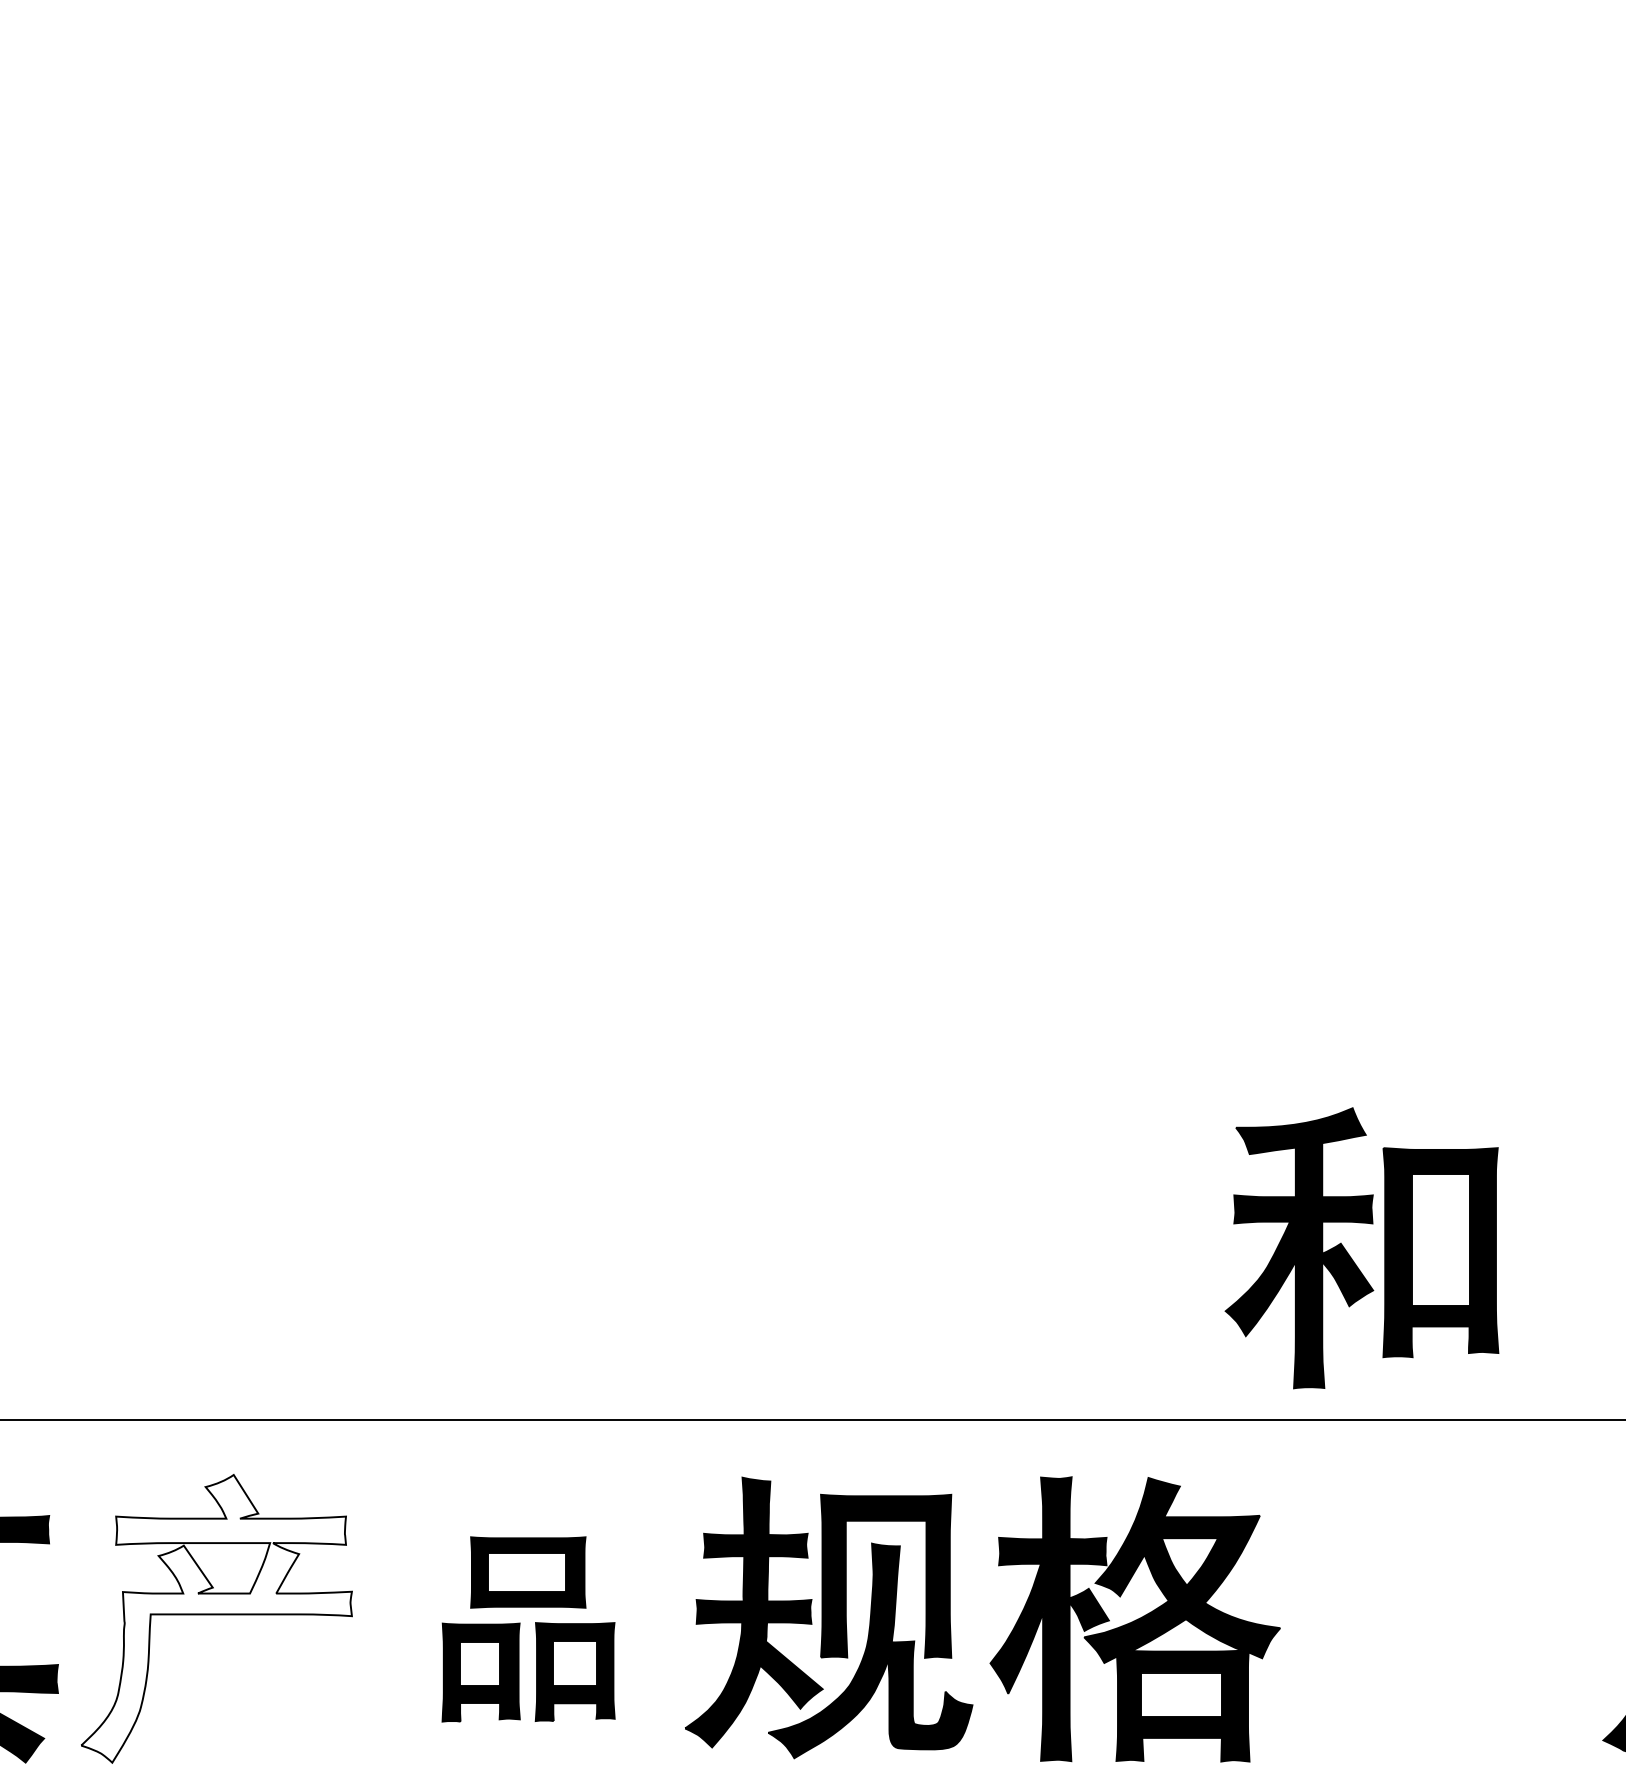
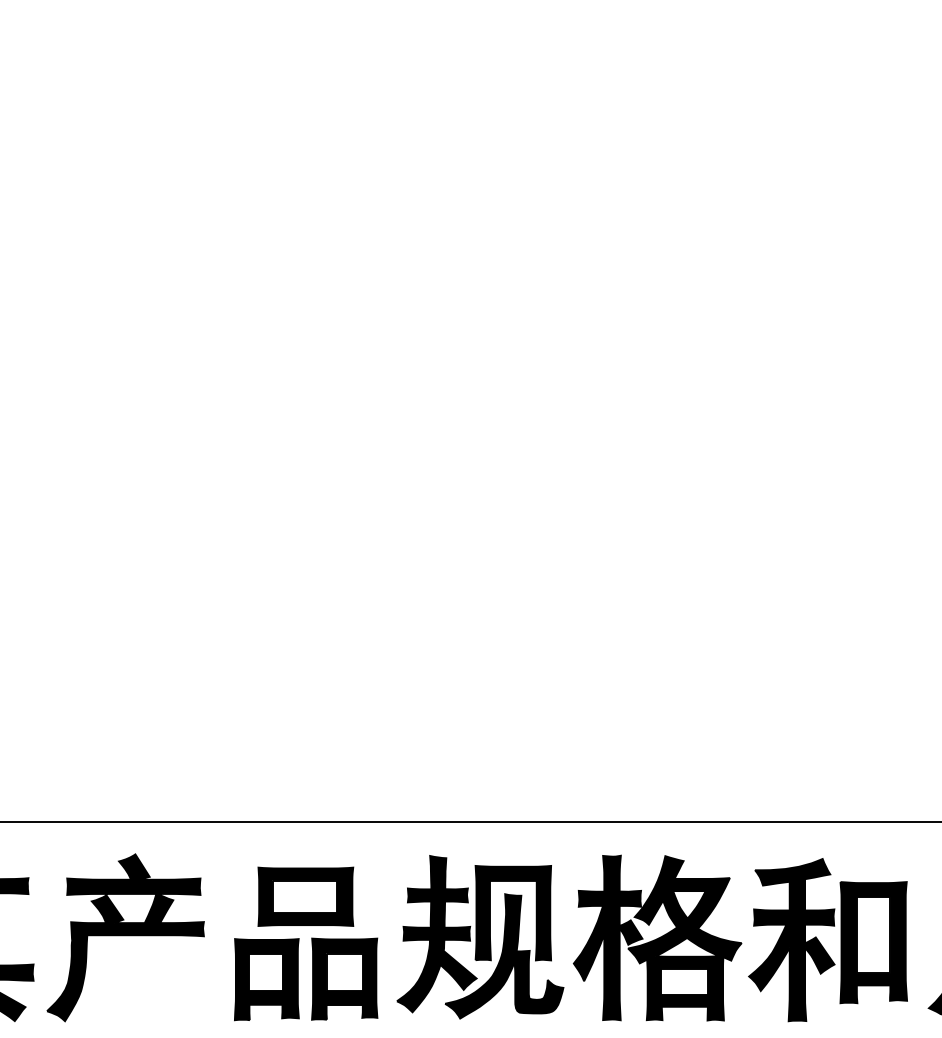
part: (1350, 1254) -> (821, 943), moved
fill: (216, 1618) -> (125, 937), added
part: (529, 1628) -> (306, 943), size x1.43

